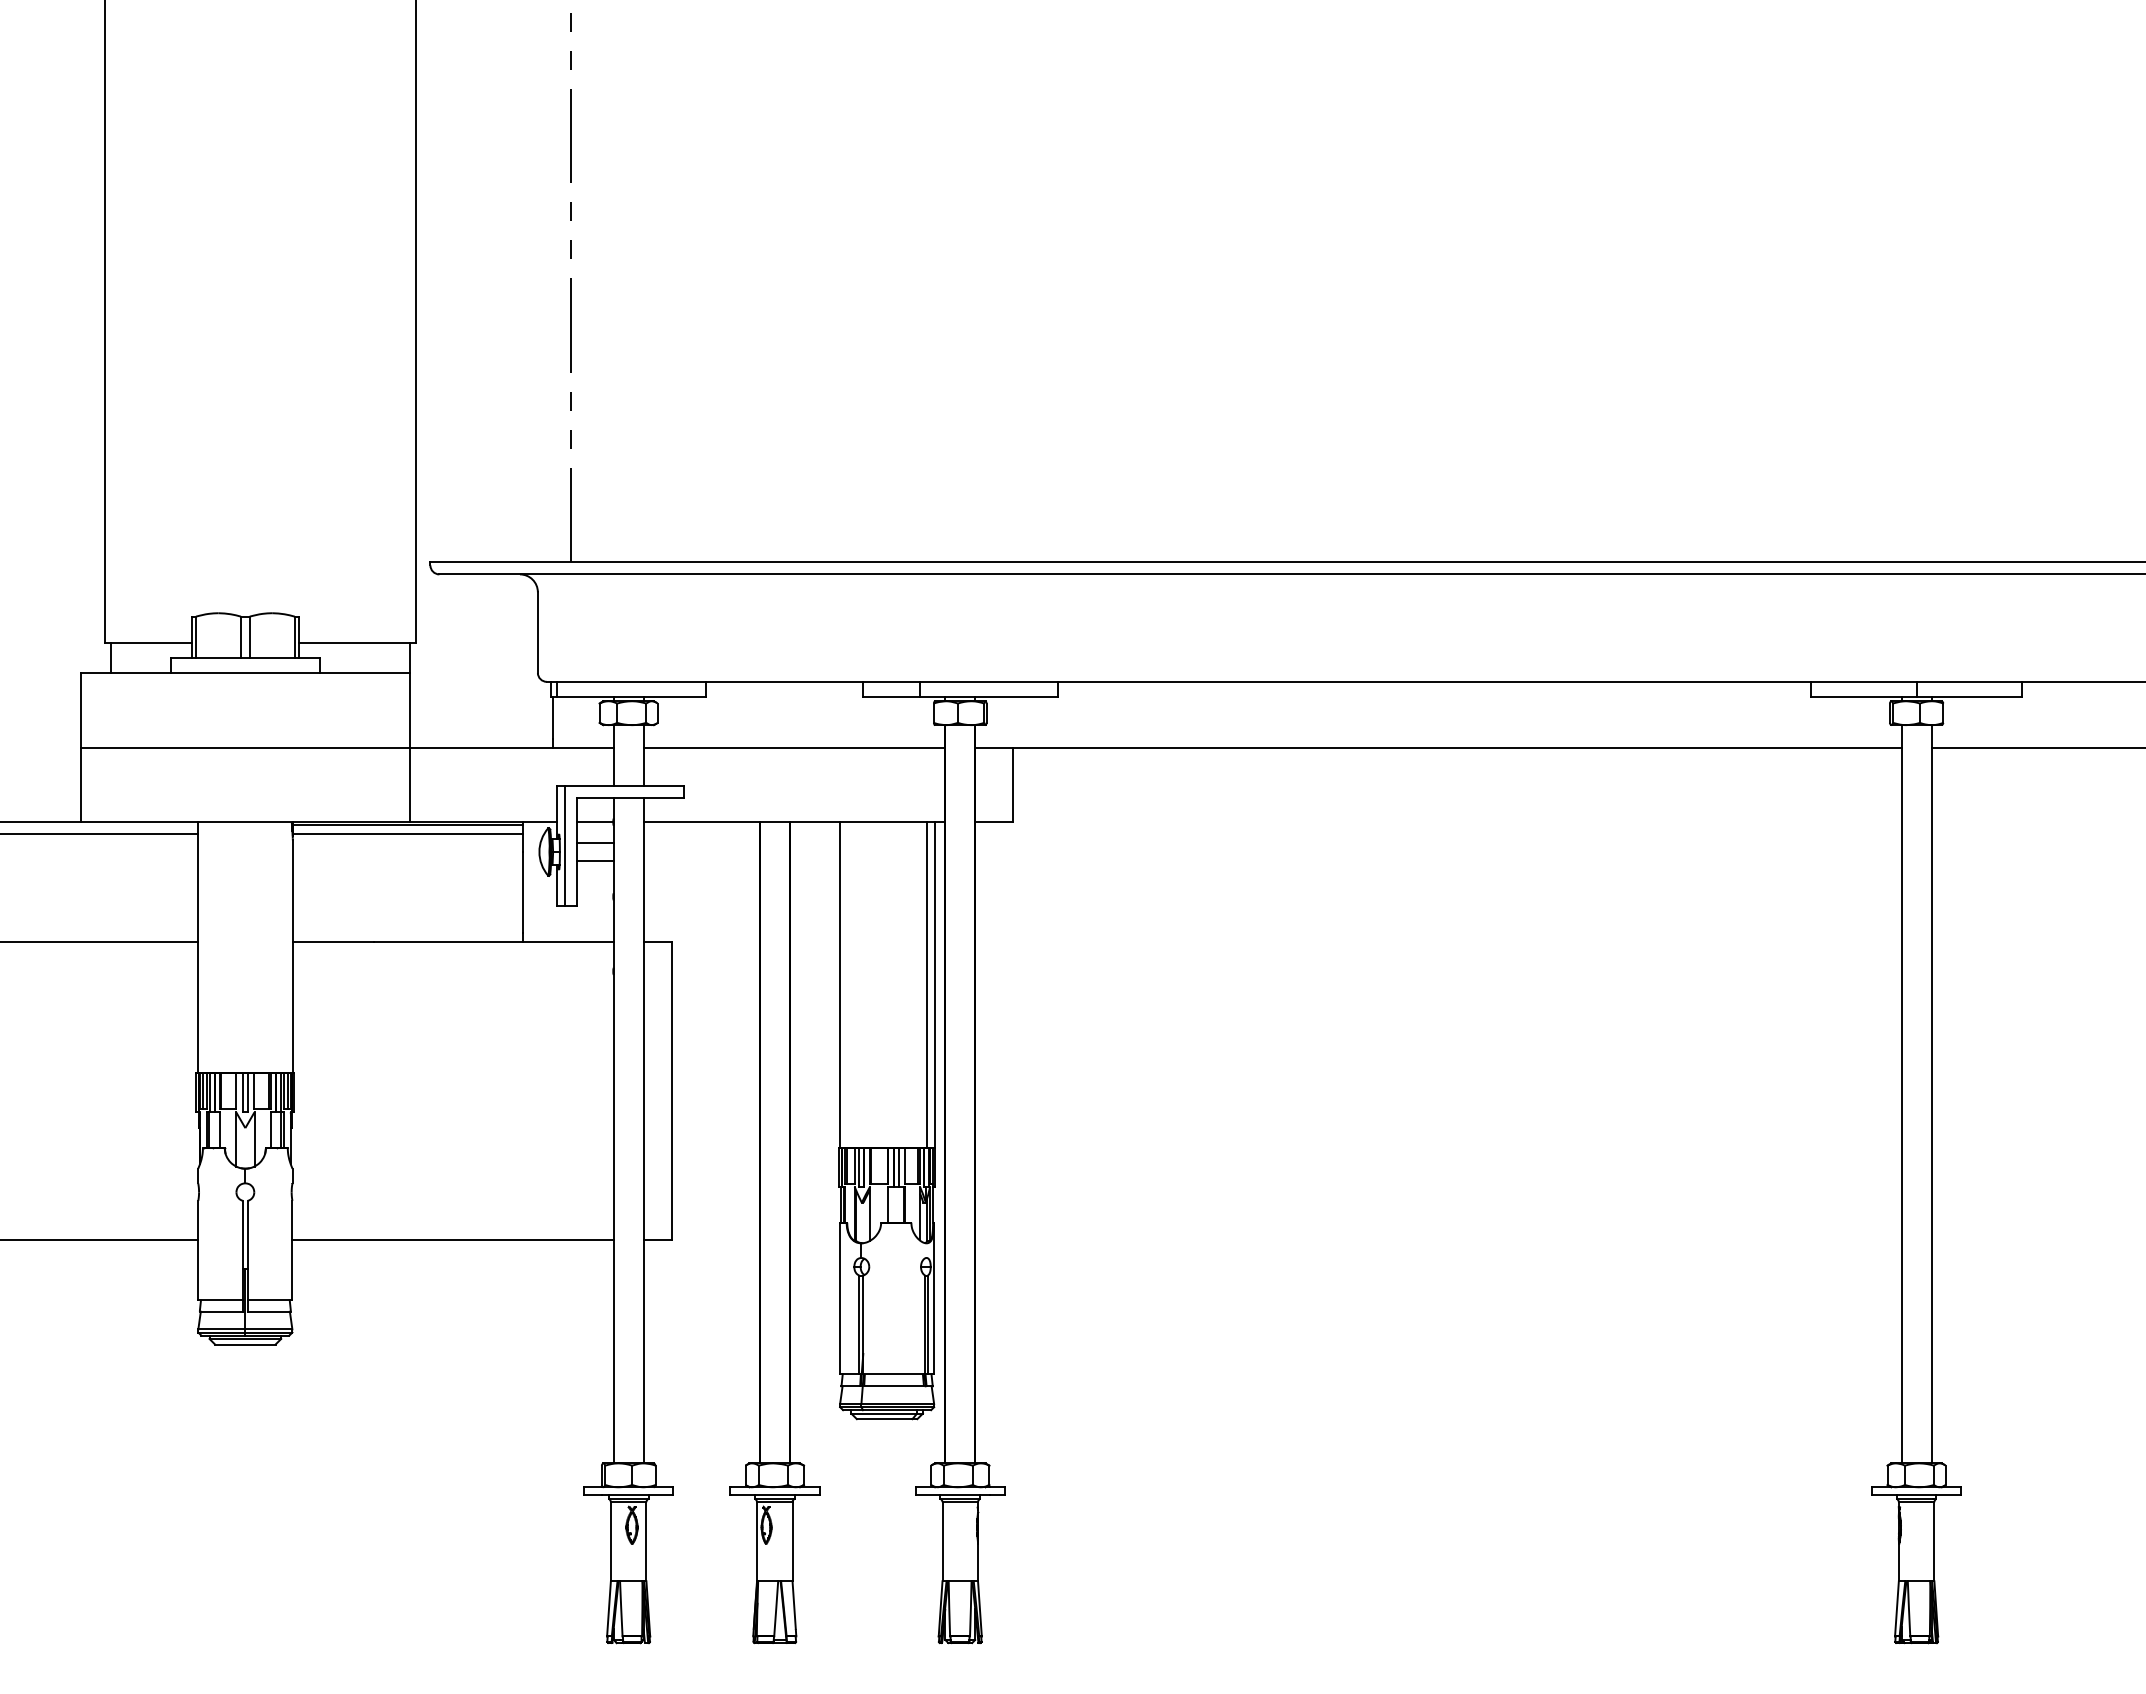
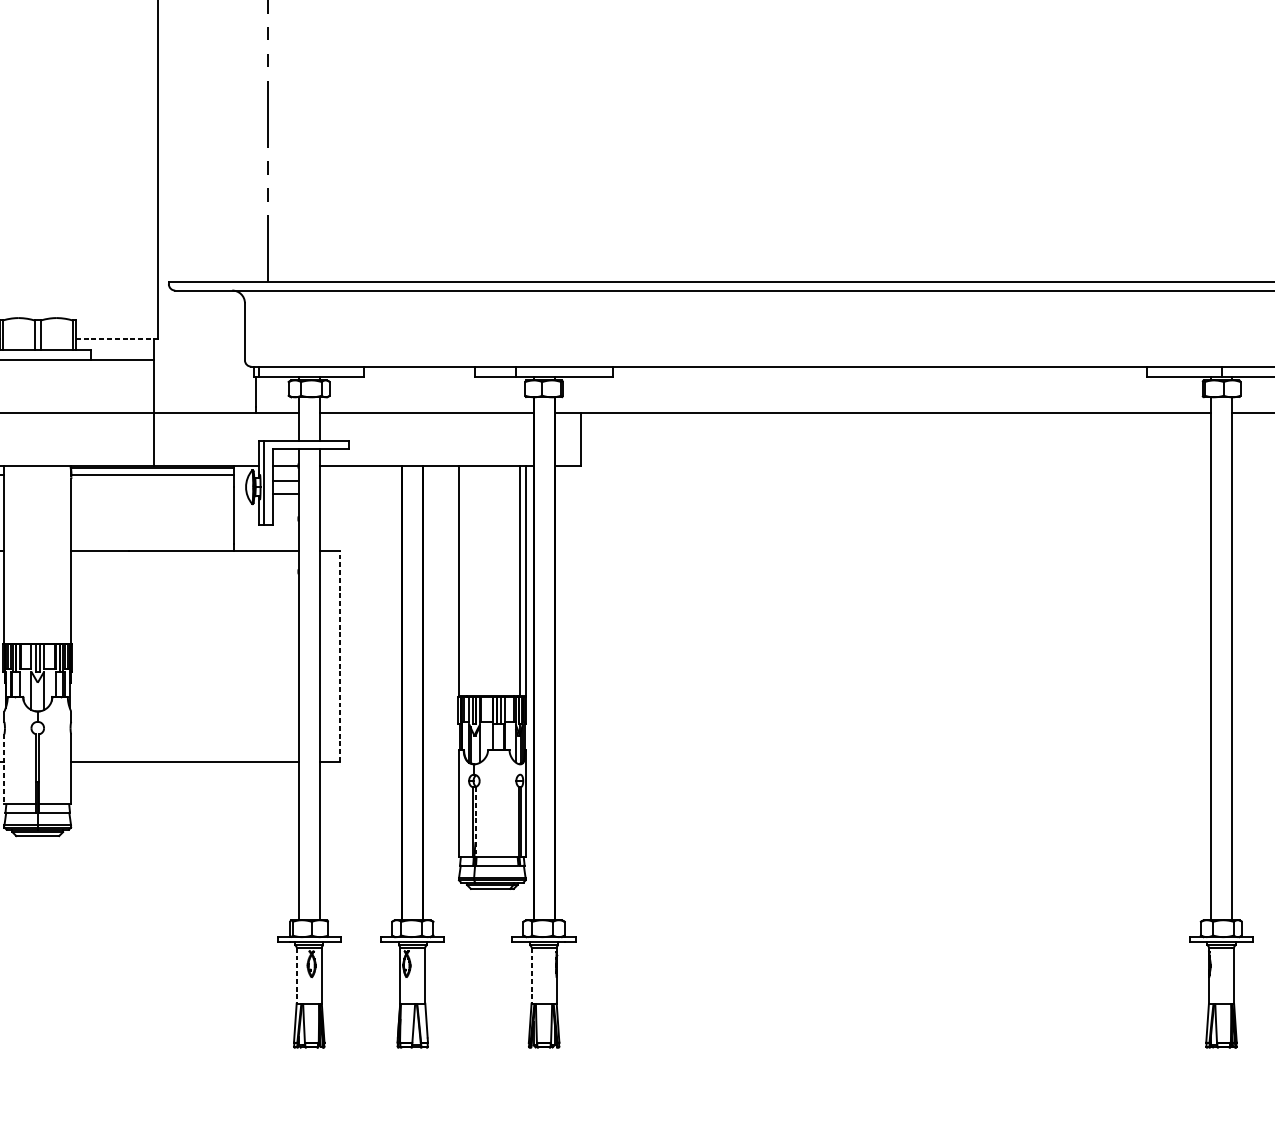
line: (354, 643) -> (115, 339), solid -> dashed
line: (672, 1090) -> (340, 656), solid -> dashed
line: (198, 1250) -> (4, 769), solid -> dashed
line: (863, 1325) -> (475, 822), solid -> dashed
line: (610, 1541) -> (296, 975), solid -> dashed
line: (942, 1541) -> (531, 975), solid -> dashed

